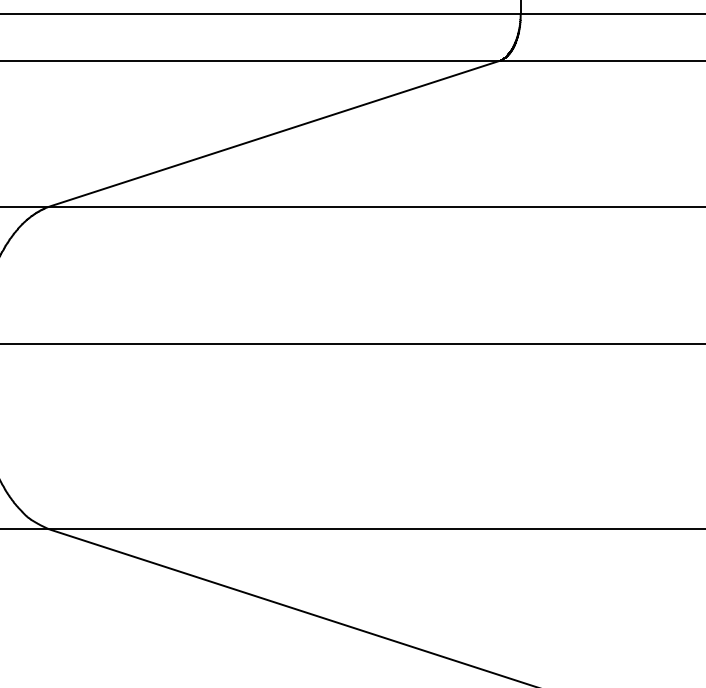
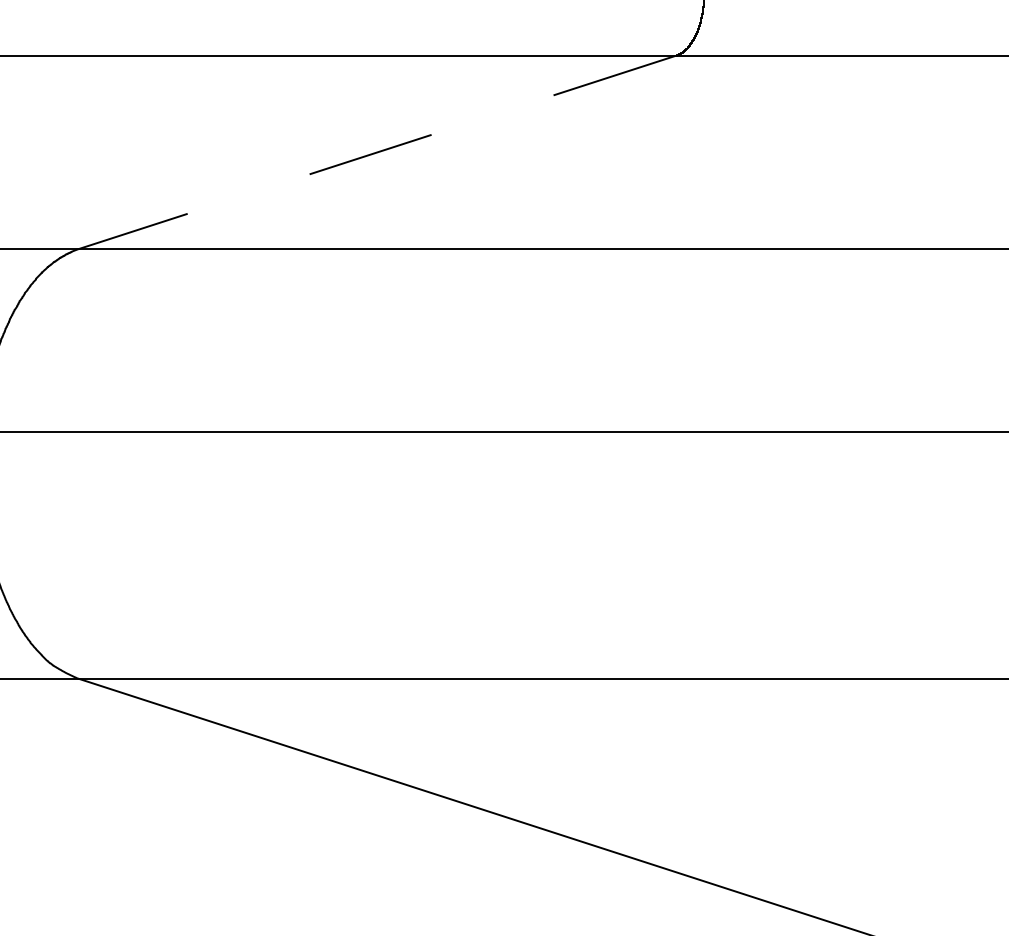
line: (274, 133) -> (376, 152), solid -> dashed

